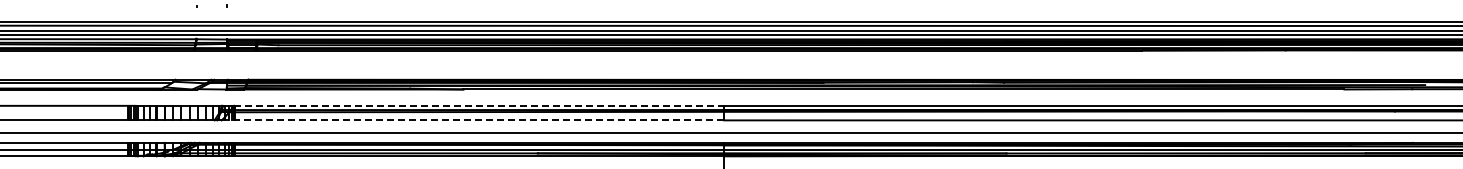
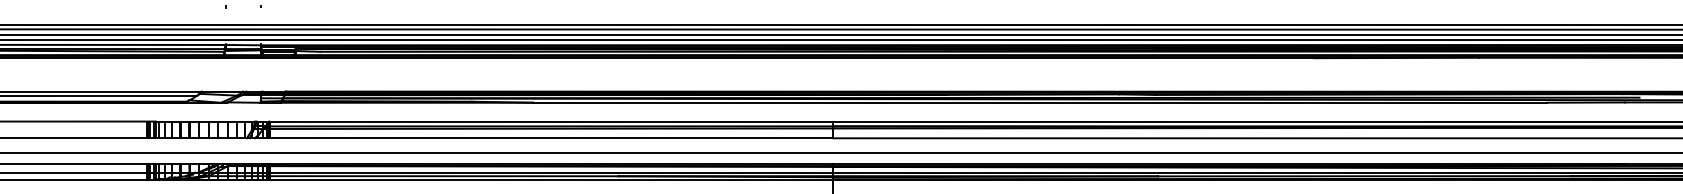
line: (479, 105) -> (551, 121), dashed -> solid
line: (472, 120) -> (543, 138), dashed -> solid

